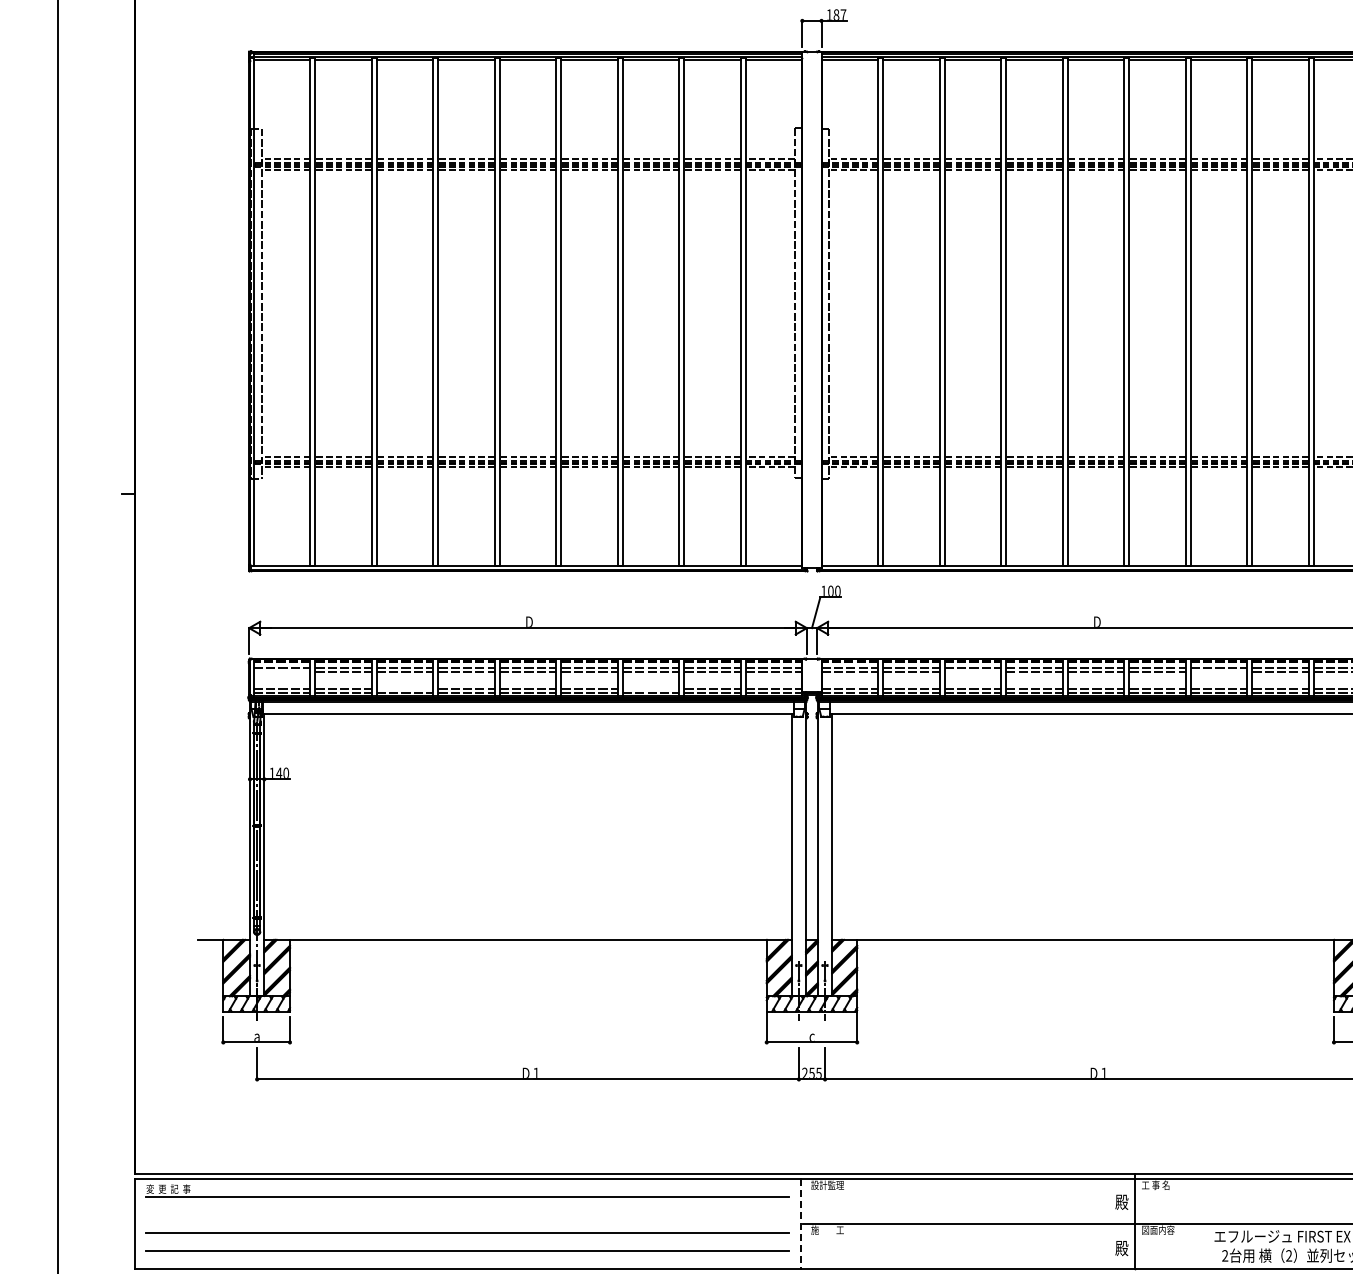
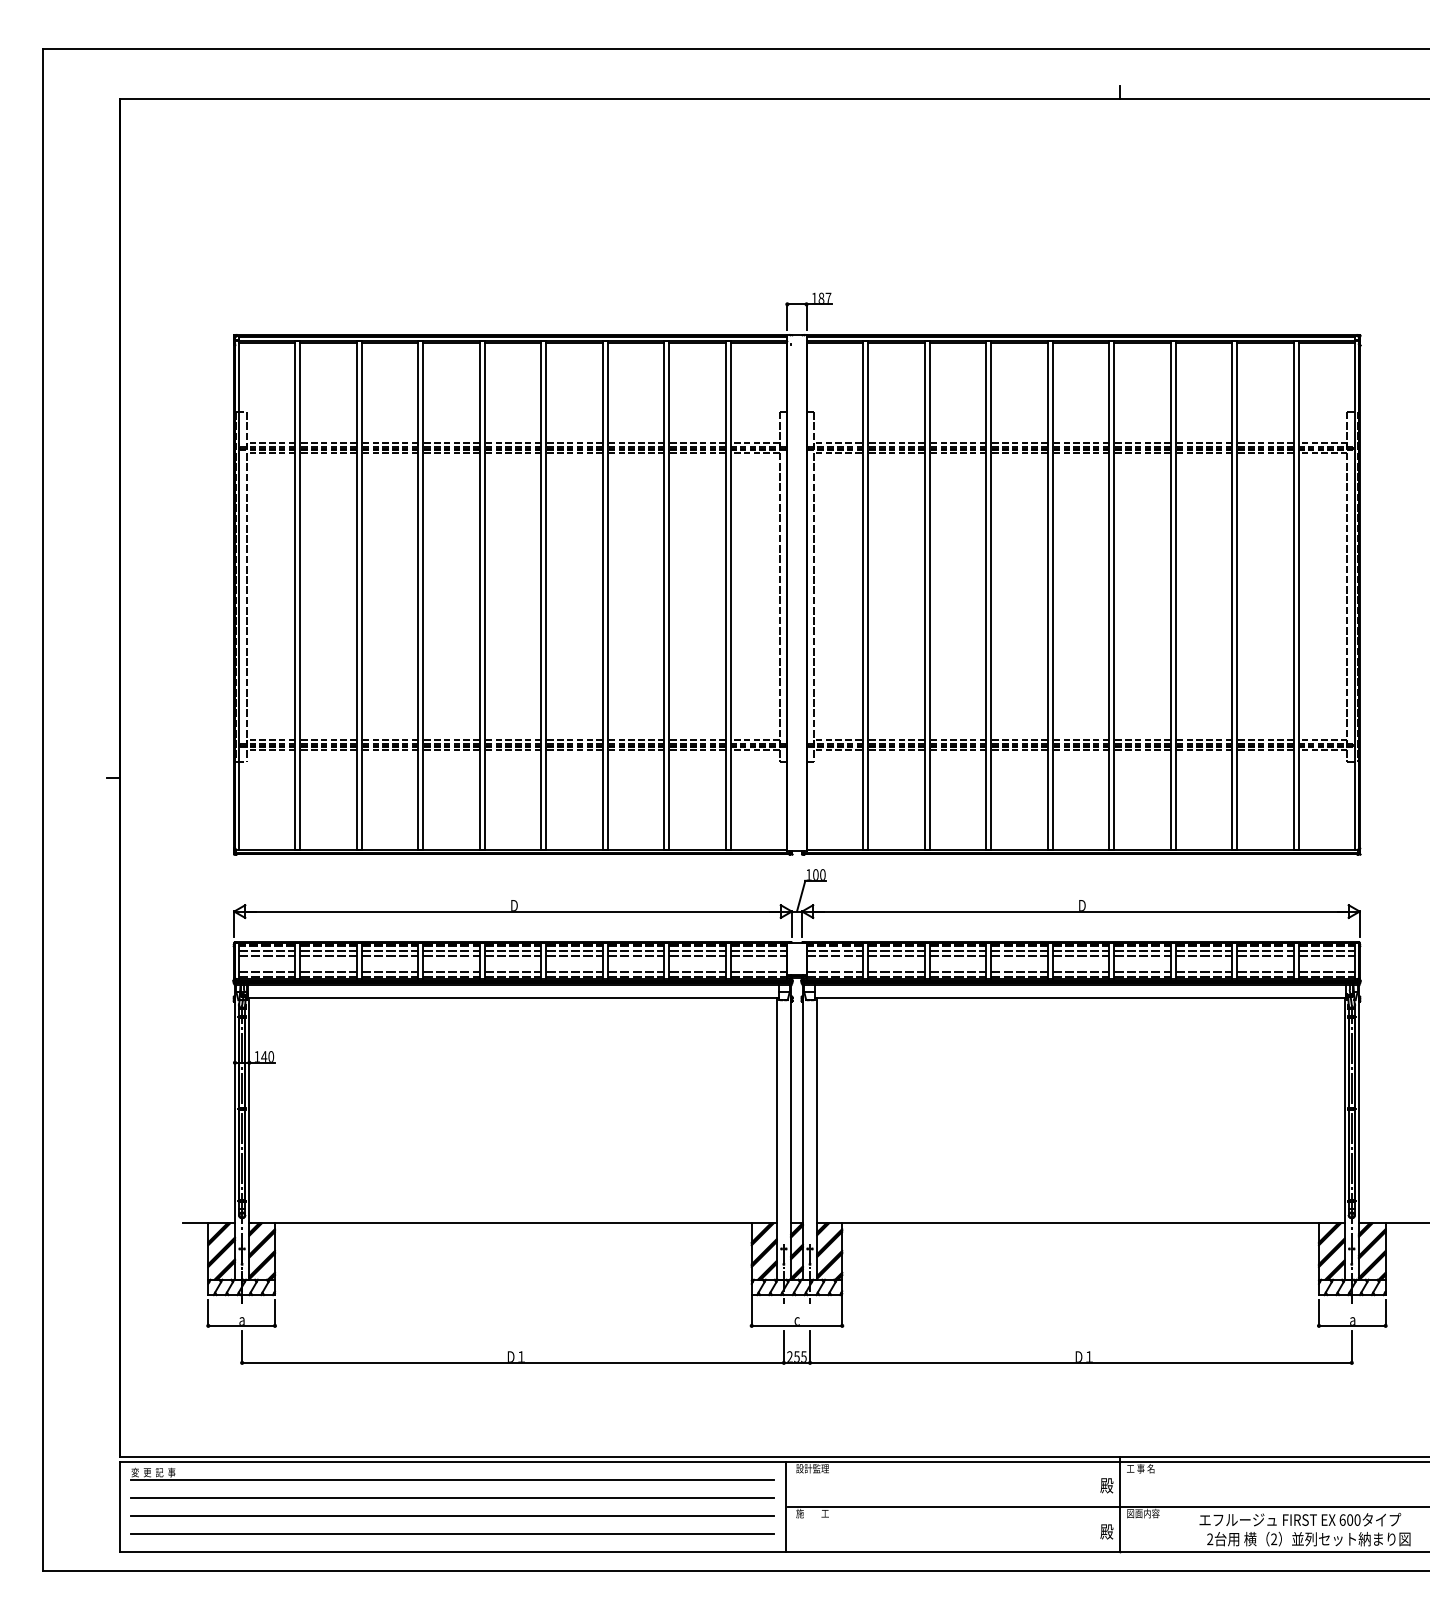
line: (281, 672) -> (266, 955), added
line: (972, 672) -> (957, 955), added
line: (1218, 672) -> (1203, 955), added
line: (404, 689) -> (389, 972), added
line: (650, 689) -> (635, 972), added
line: (467, 1214) -> (452, 1497), added
line: (801, 1224) -> (786, 1507), dashed -> solid

